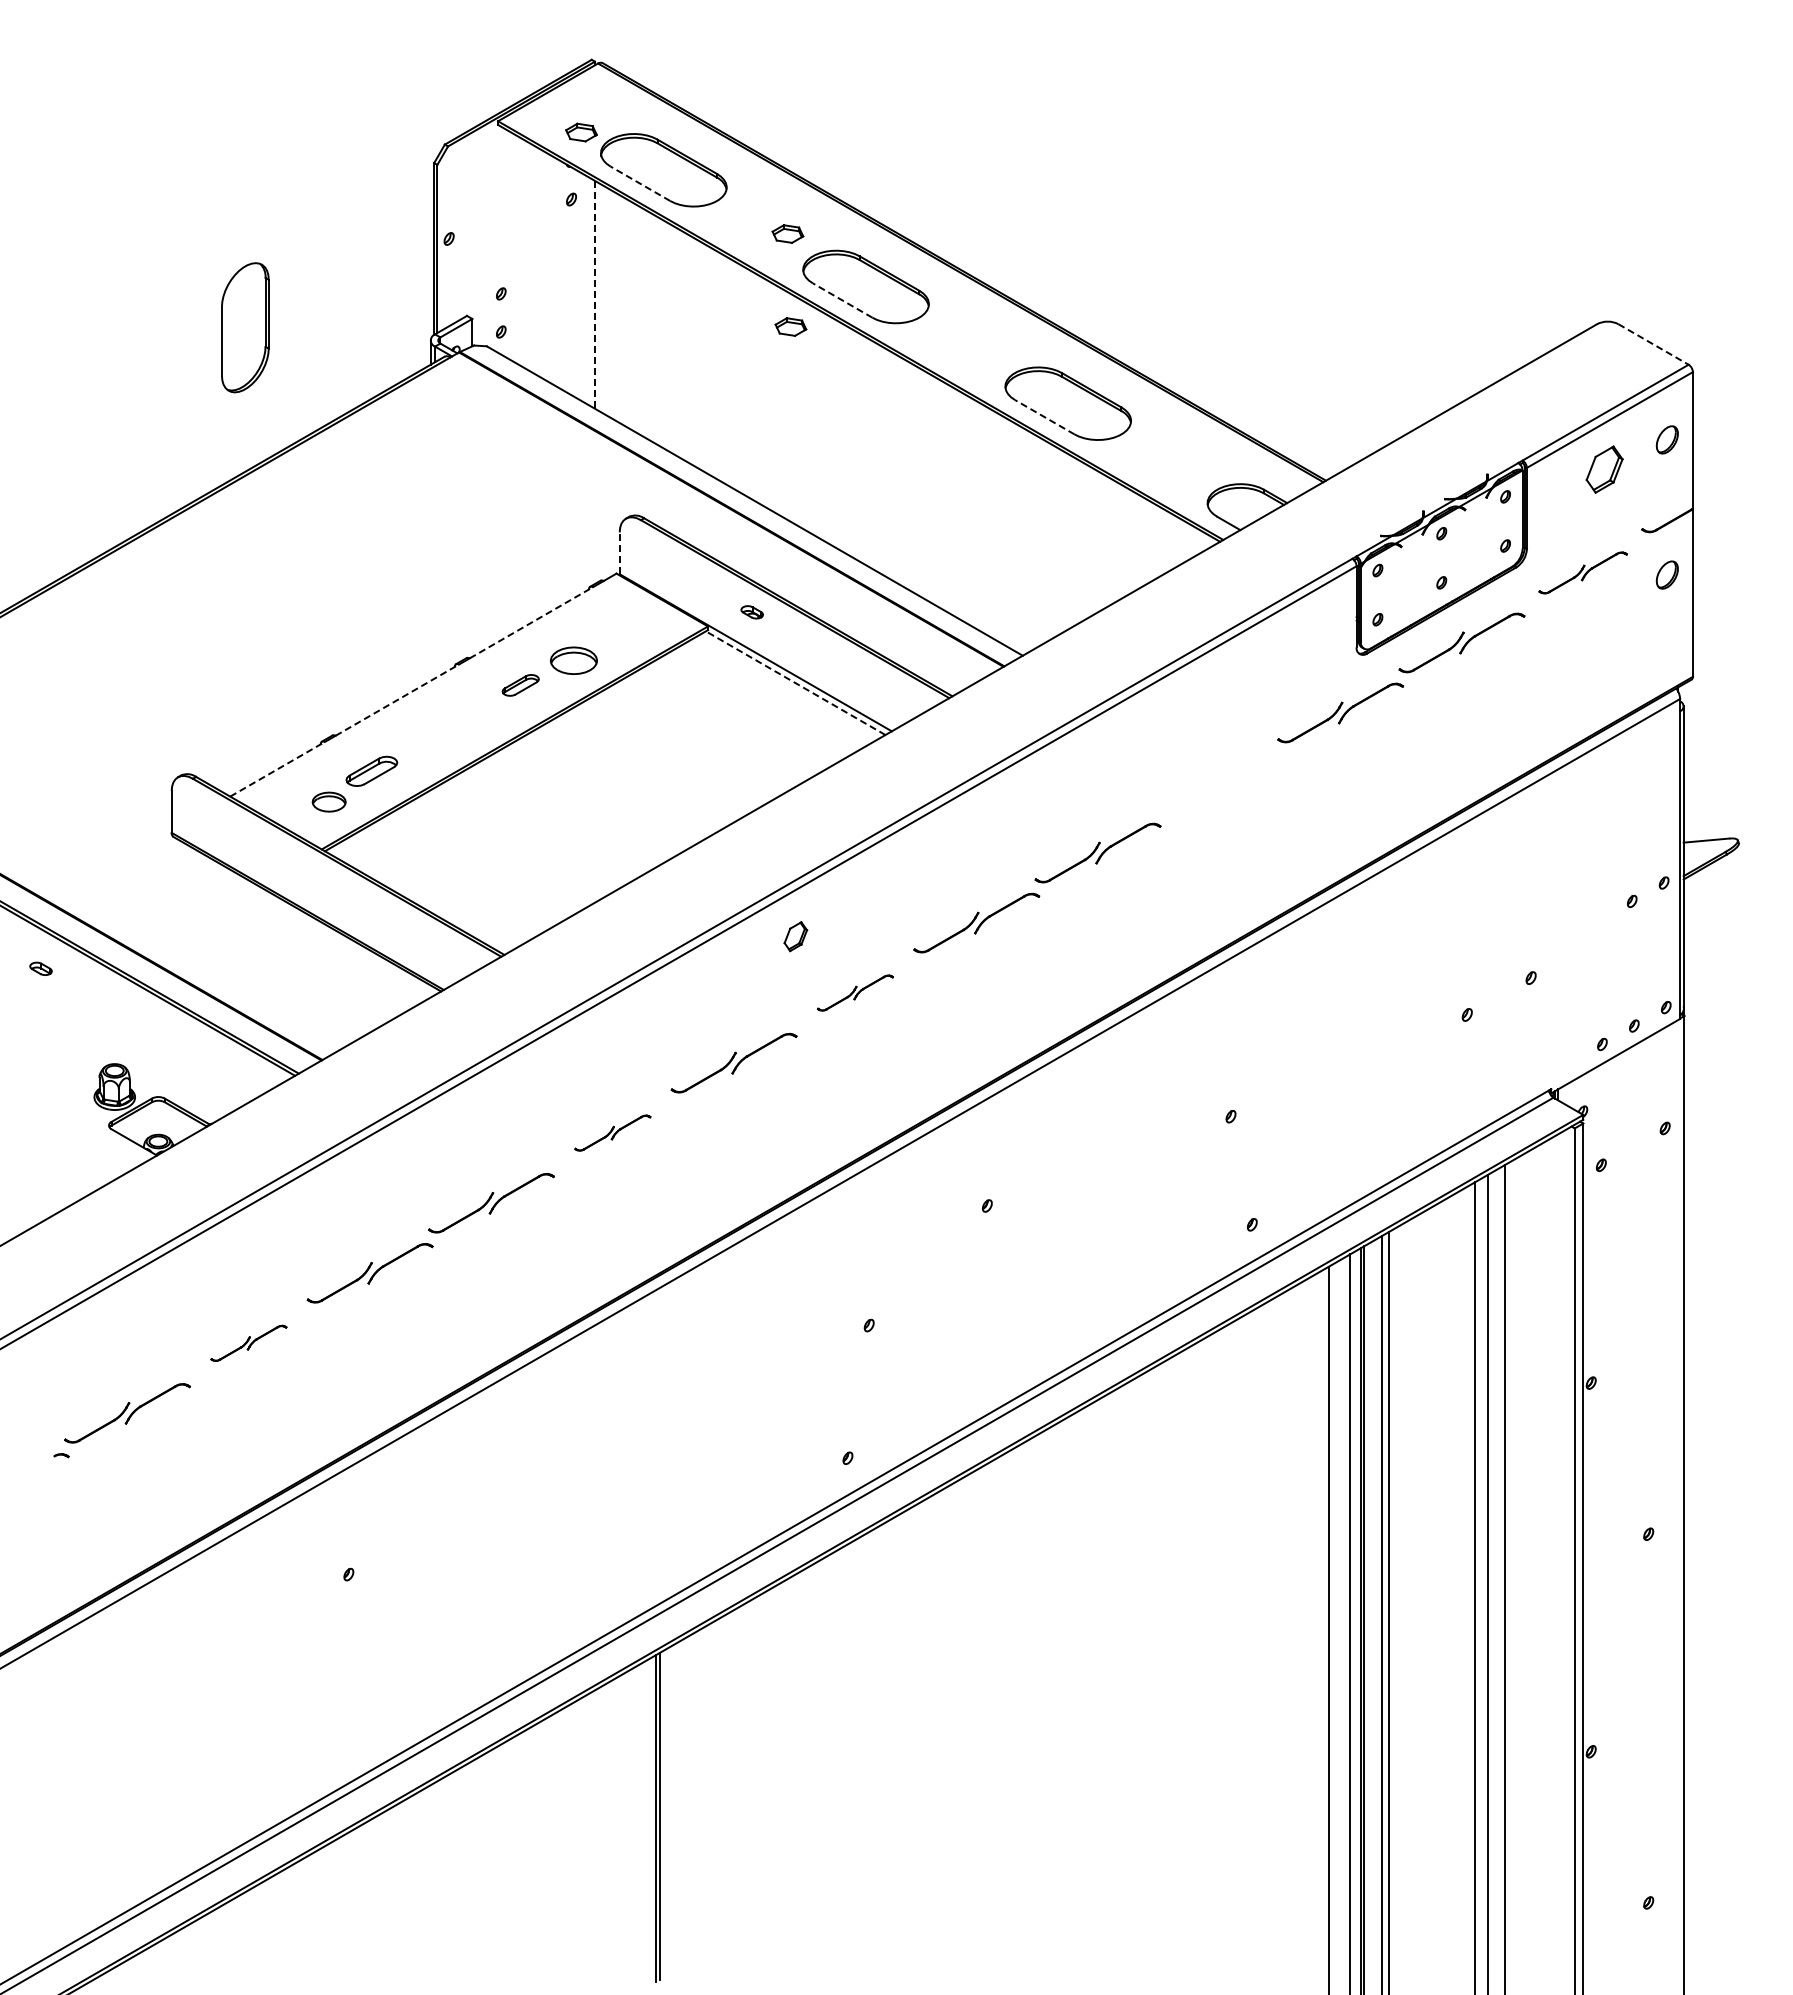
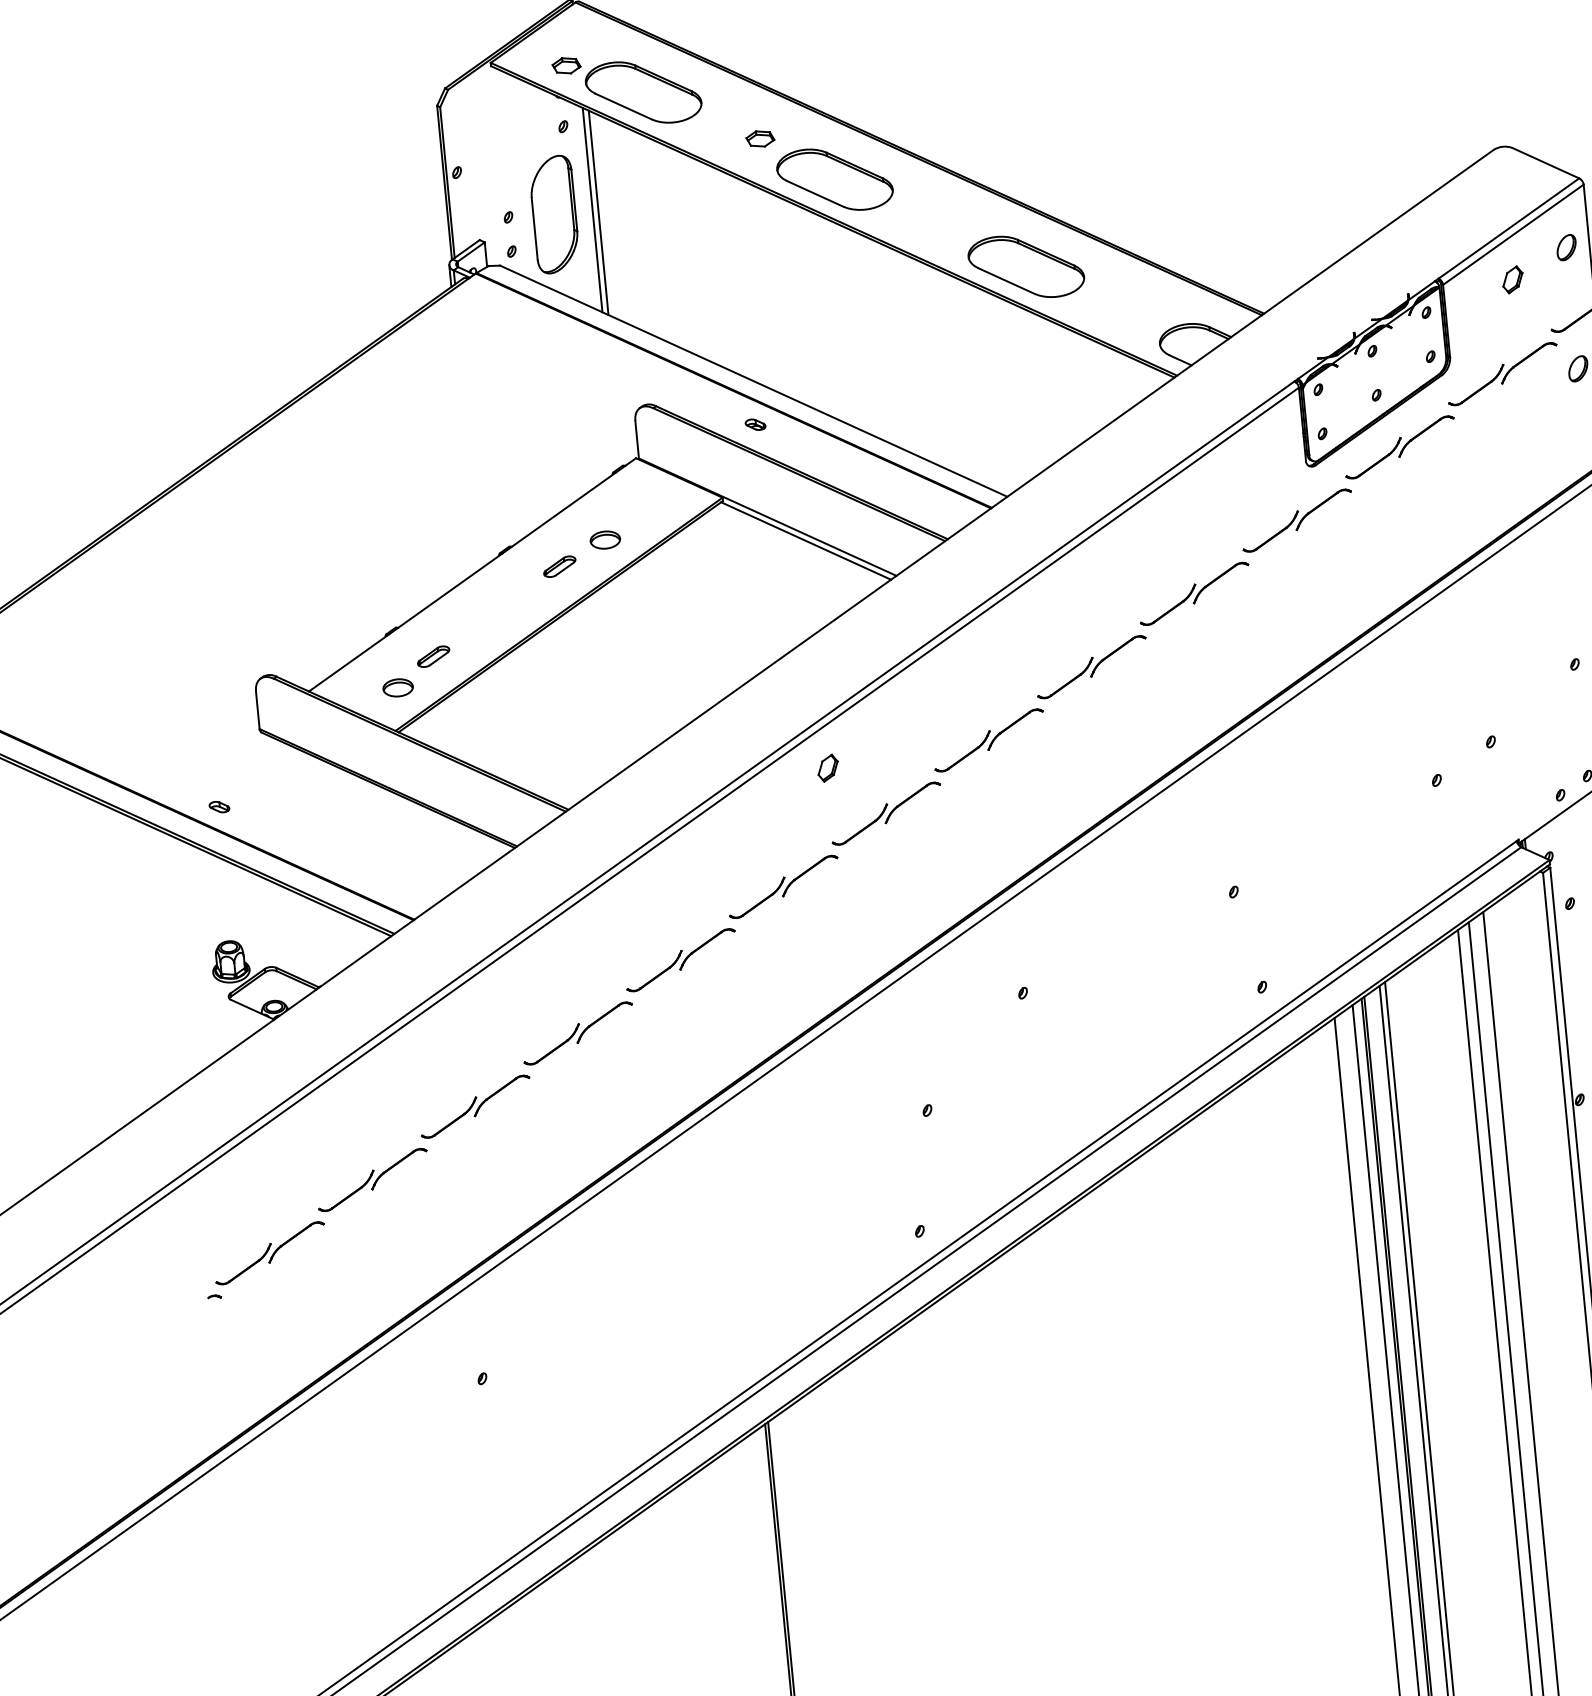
line: (640, 183) -> (623, 106), dashed -> solid
line: (594, 294) -> (592, 209), dashed -> solid
line: (601, 298) -> (598, 212), added
line: (842, 300) -> (815, 193), dashed -> solid
part: (790, 326) -> (770, 221), removed
part: (245, 327) -> (554, 214), moved
line: (1653, 344) -> (1545, 163), dashed -> solid
line: (1044, 417) -> (1006, 281), dashed -> solid
part: (1604, 469) -> (1512, 279), size x0.62
line: (619, 553) -> (636, 439), dashed -> solid
part: (1582, 572) -> (1501, 373), size x1.43
part: (751, 612) -> (754, 424), moved
line: (531, 622) -> (564, 509), dashed -> solid
part: (573, 660) -> (604, 539), size x0.71
line: (795, 683) -> (805, 541), dashed -> solid
line: (397, 699) -> (450, 589), dashed -> solid
line: (277, 769) -> (348, 663), dashed -> solid
part: (371, 771) -> (433, 656), size x0.71
part: (1219, 782) -> (1194, 593), added
part: (40, 968) -> (218, 806), moved
part: (855, 992) -> (886, 813), size x1.67
part: (612, 1132) -> (680, 959), size x1.67
part: (248, 1343) -> (372, 1180), size x1.67

